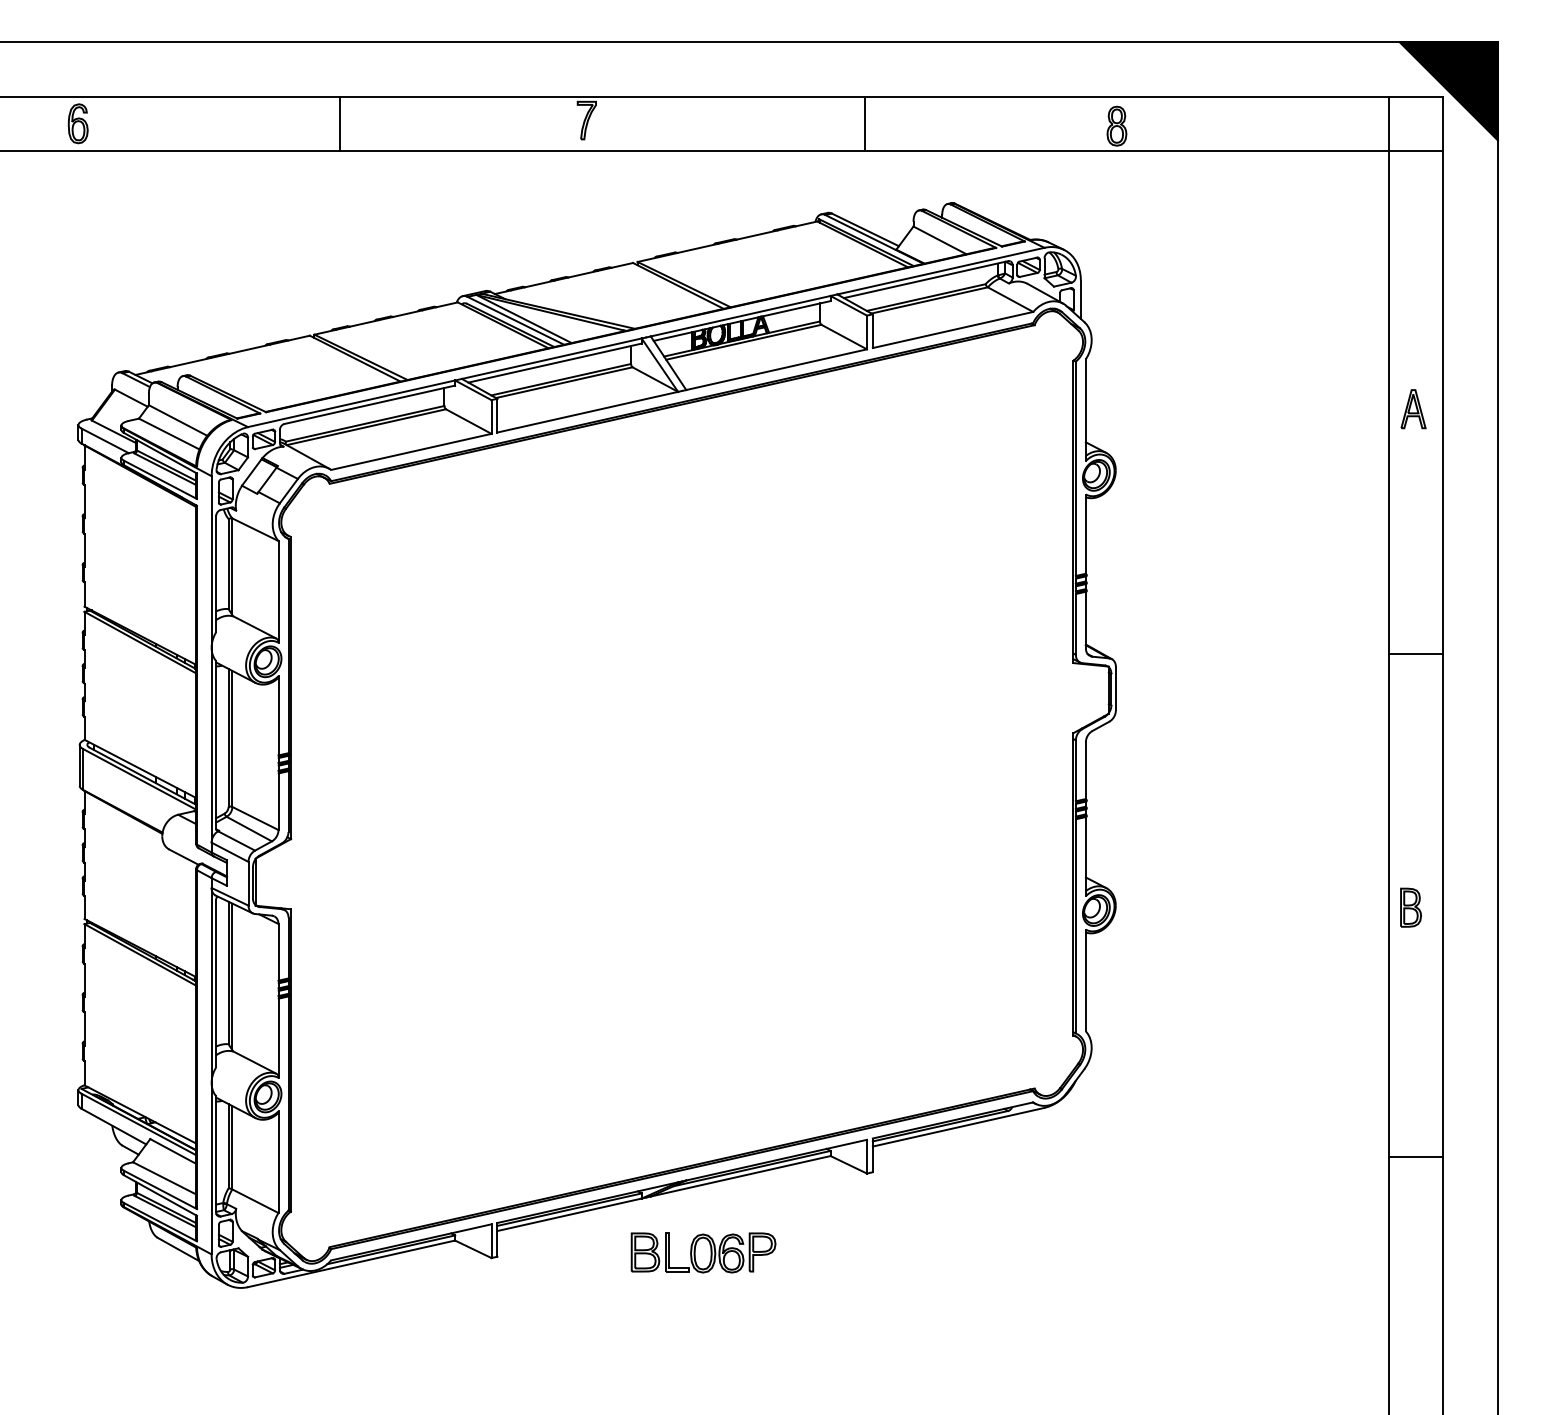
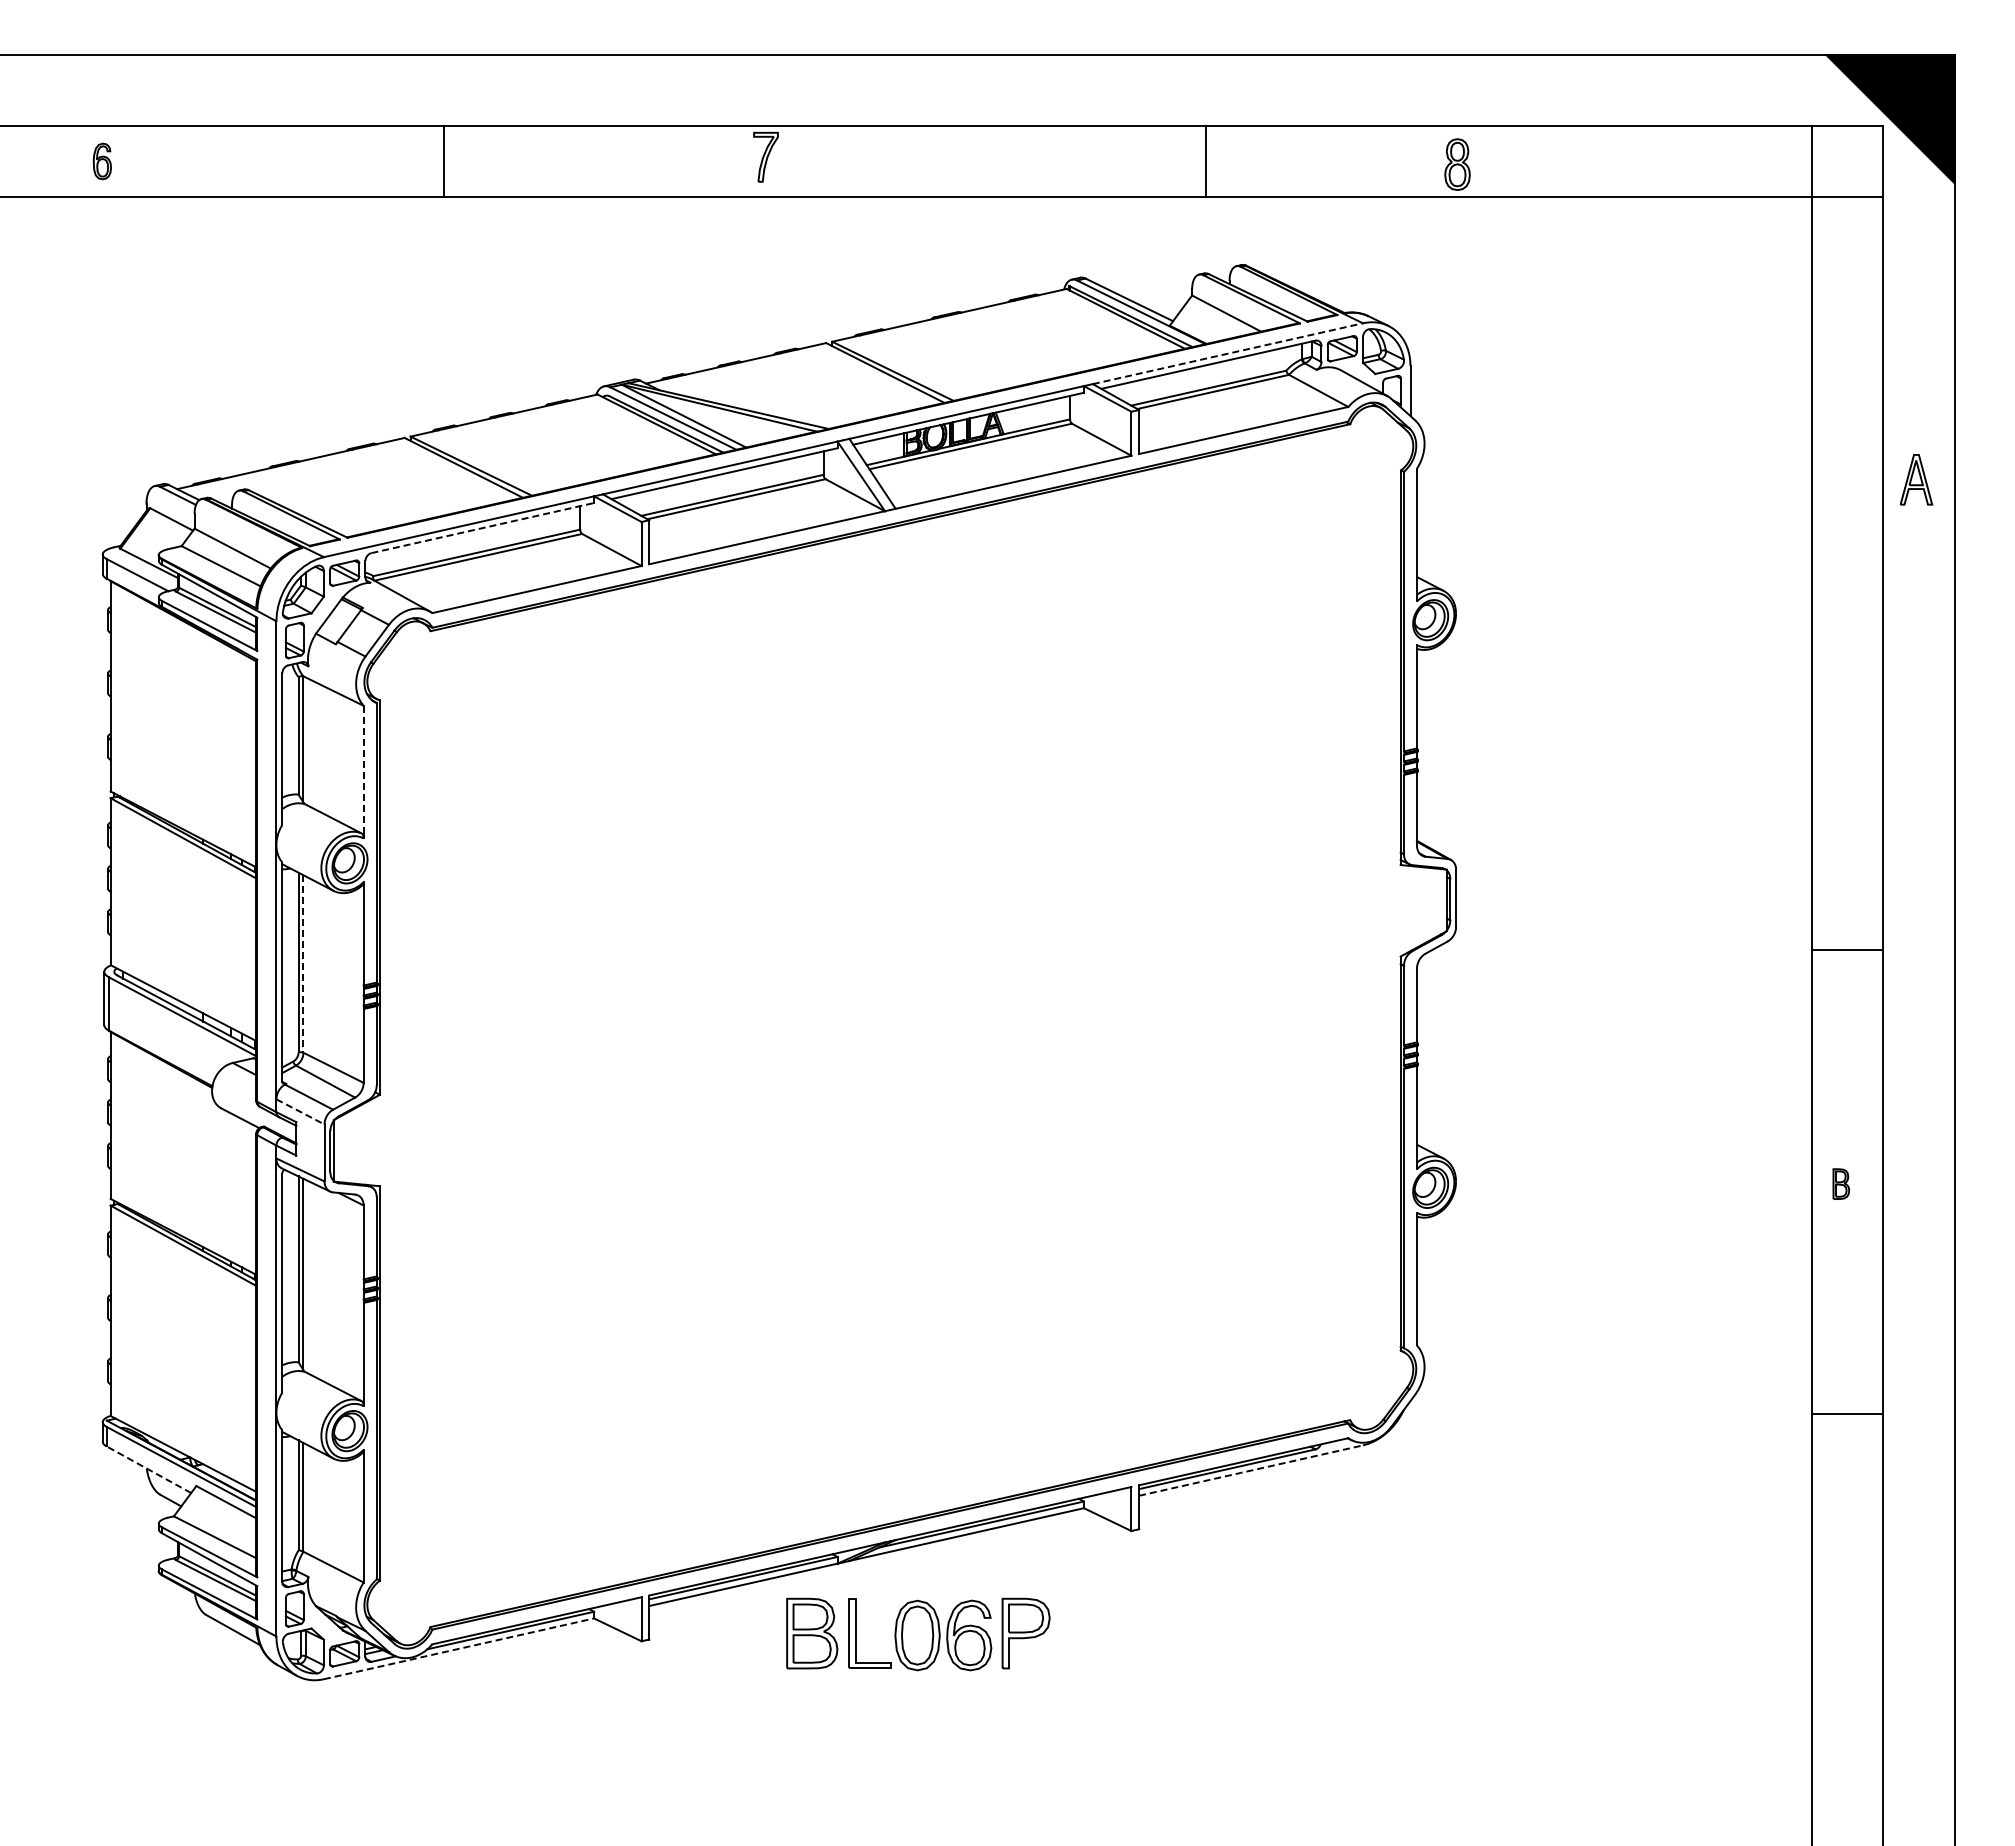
part: (78, 123) -> (102, 161), size x0.7
line: (864, 123) -> (1206, 161), moved
line: (941, 270) -> (1228, 353), solid -> dashed
line: (370, 404) -> (483, 527), solid -> dashed
part: (1413, 408) -> (1916, 479), moved
line: (278, 590) -> (363, 770), solid -> dashed
line: (1415, 654) -> (1847, 949), moved
line: (232, 739) -> (303, 964), solid -> dashed
line: (230, 852) -> (300, 1112), solid -> dashed
part: (1411, 907) -> (1841, 1183), size x0.6
line: (113, 1126) -> (148, 1469), solid -> dashed
line: (959, 1127) -> (1251, 1470), solid -> dashed
line: (1415, 1157) -> (1847, 1413), moved
part: (703, 1252) -> (917, 1634), size x1.4
line: (351, 1263) -> (459, 1648), solid -> dashed

